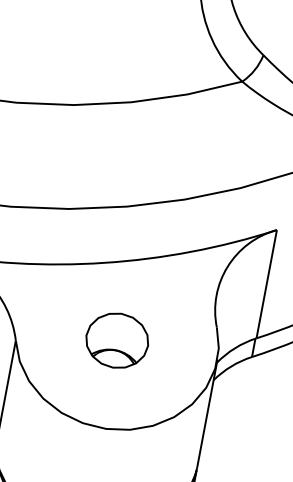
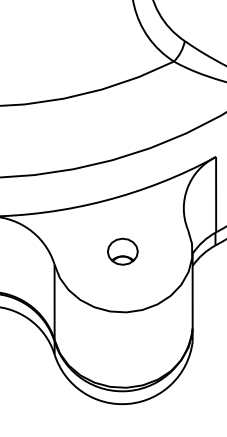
part: (116, 340) -> (122, 251), size x0.7

